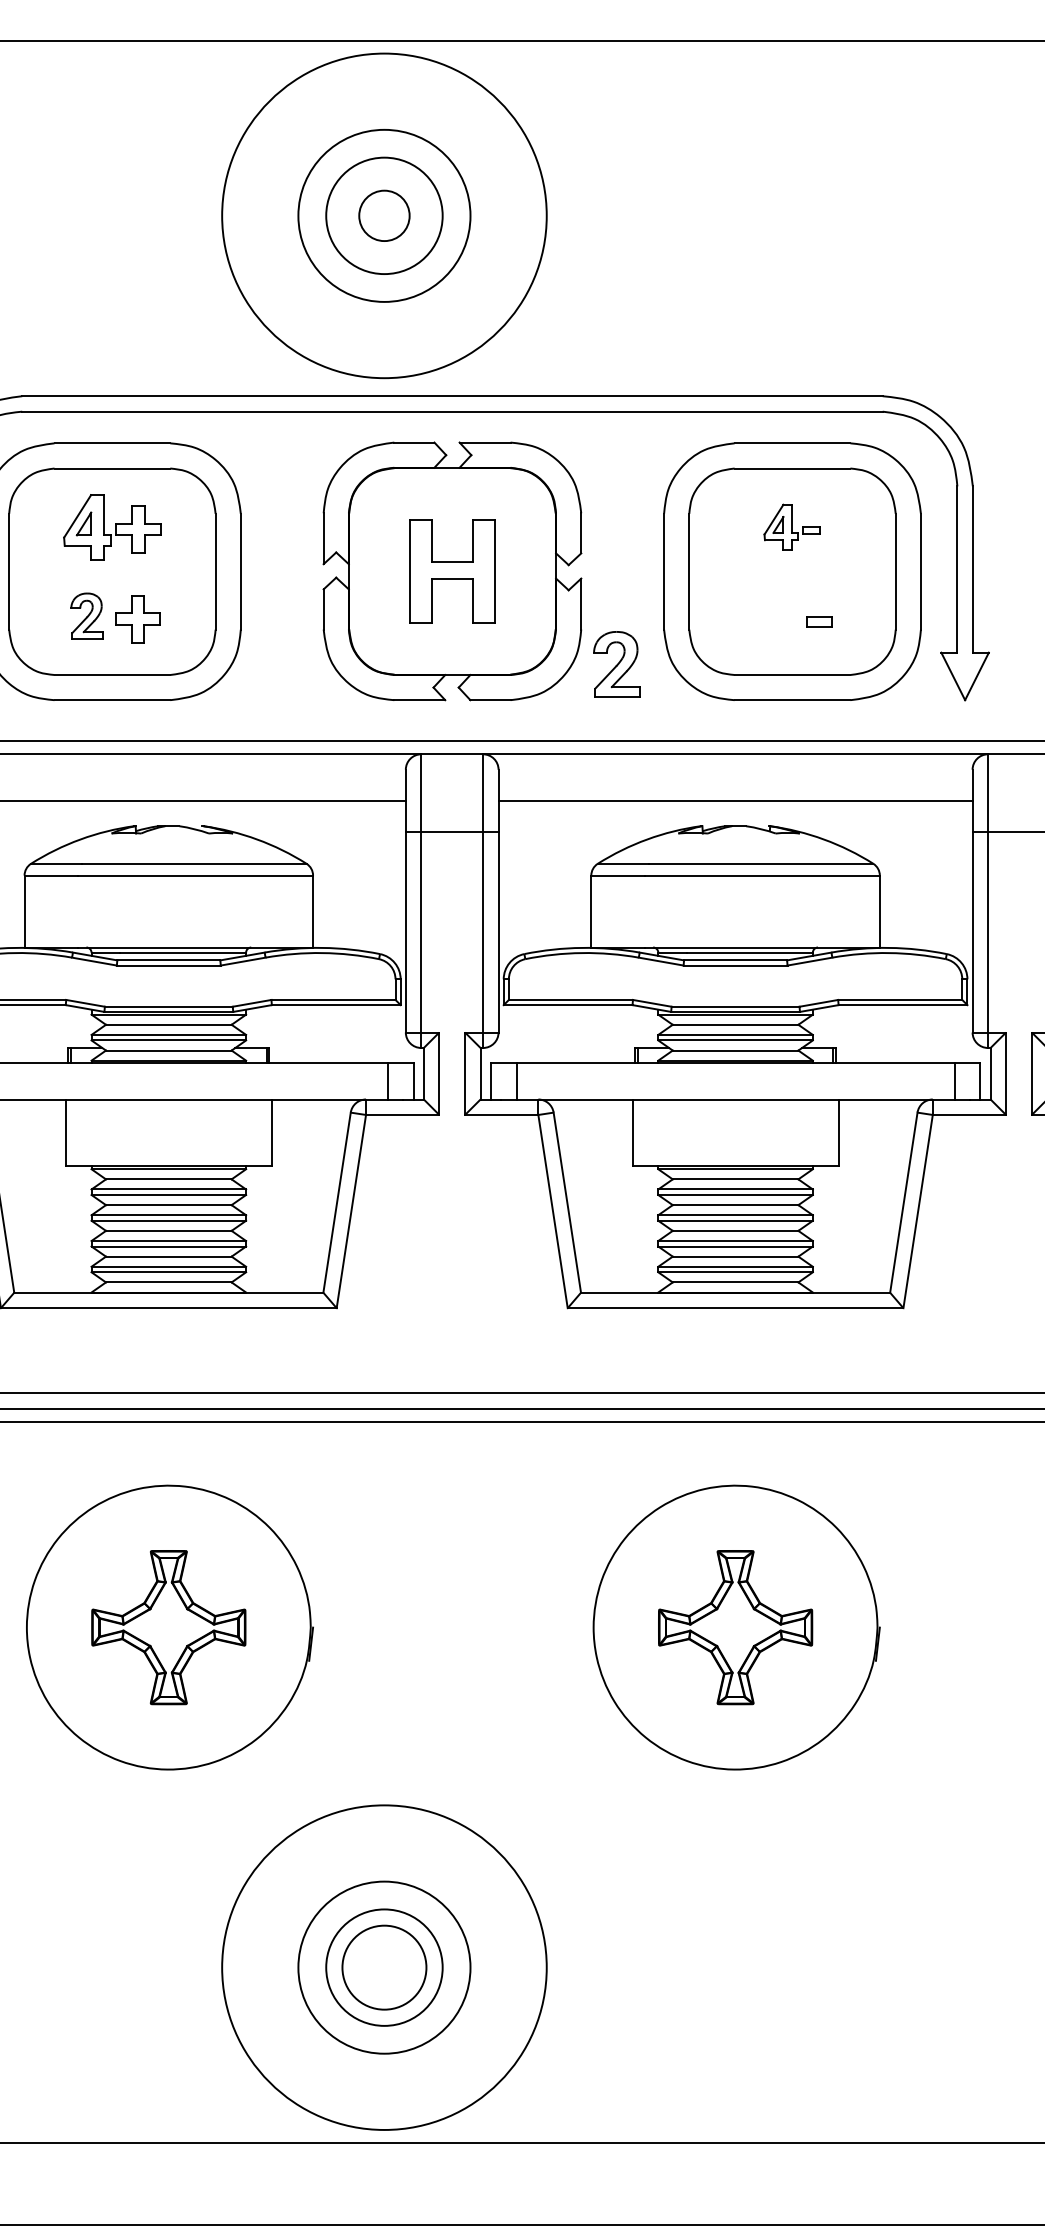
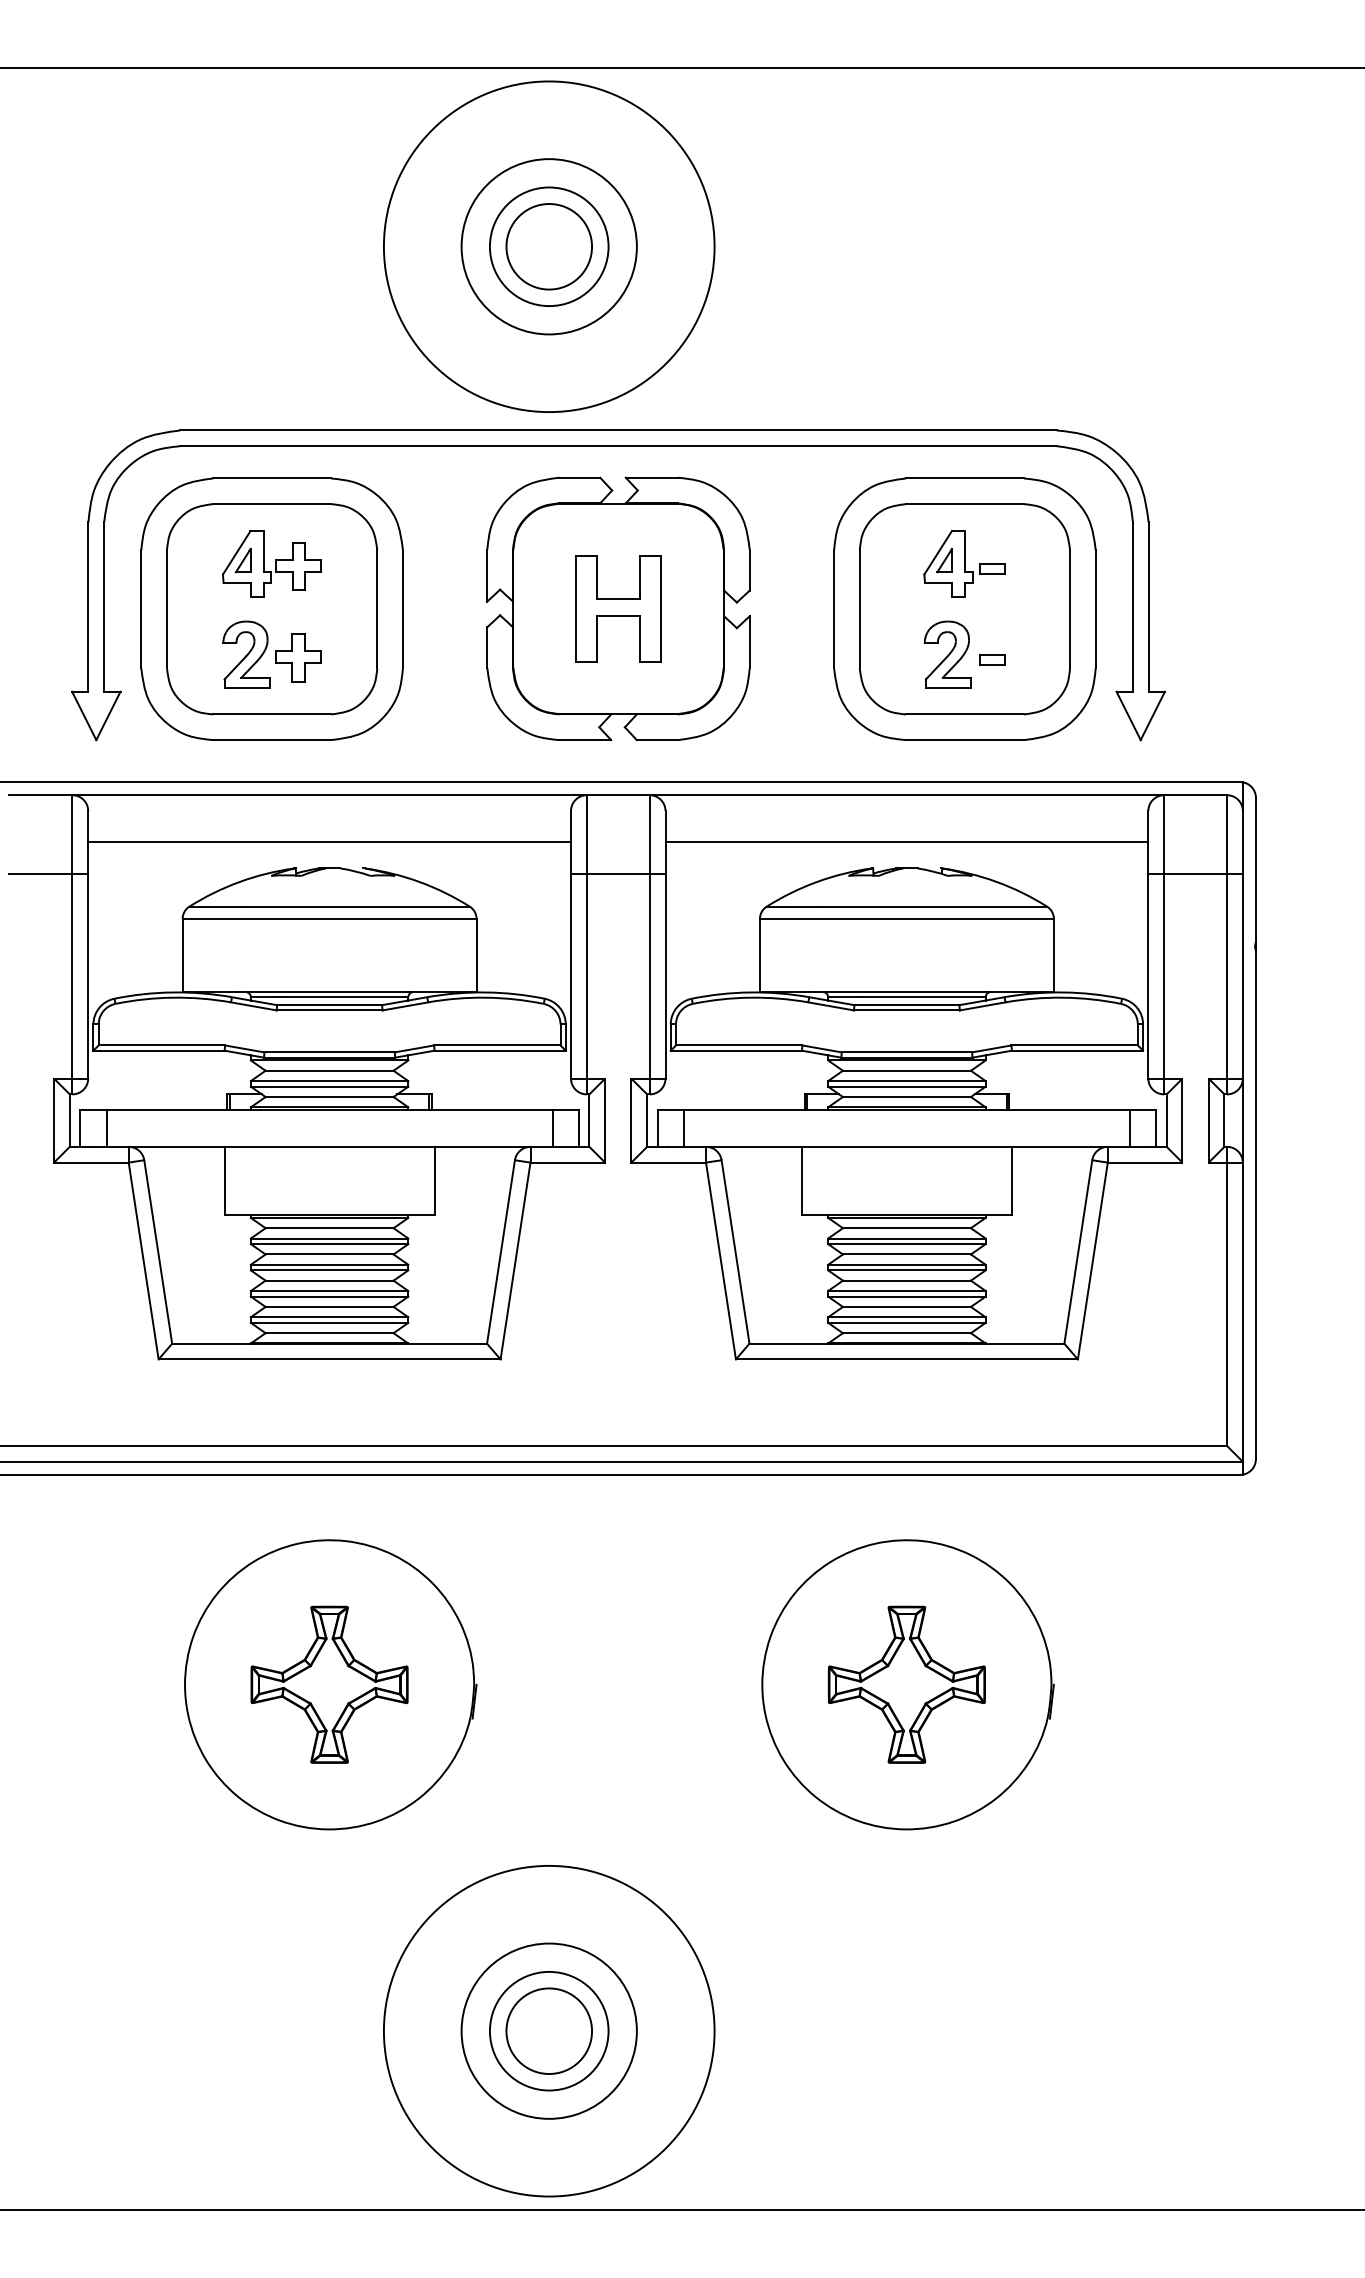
circle: (384, 215) -> (549, 246), size x1.67
part: (792, 526) -> (964, 563), size x1.43
part: (87, 616) -> (246, 654), size x1.43
part: (616, 664) -> (947, 654), moved

